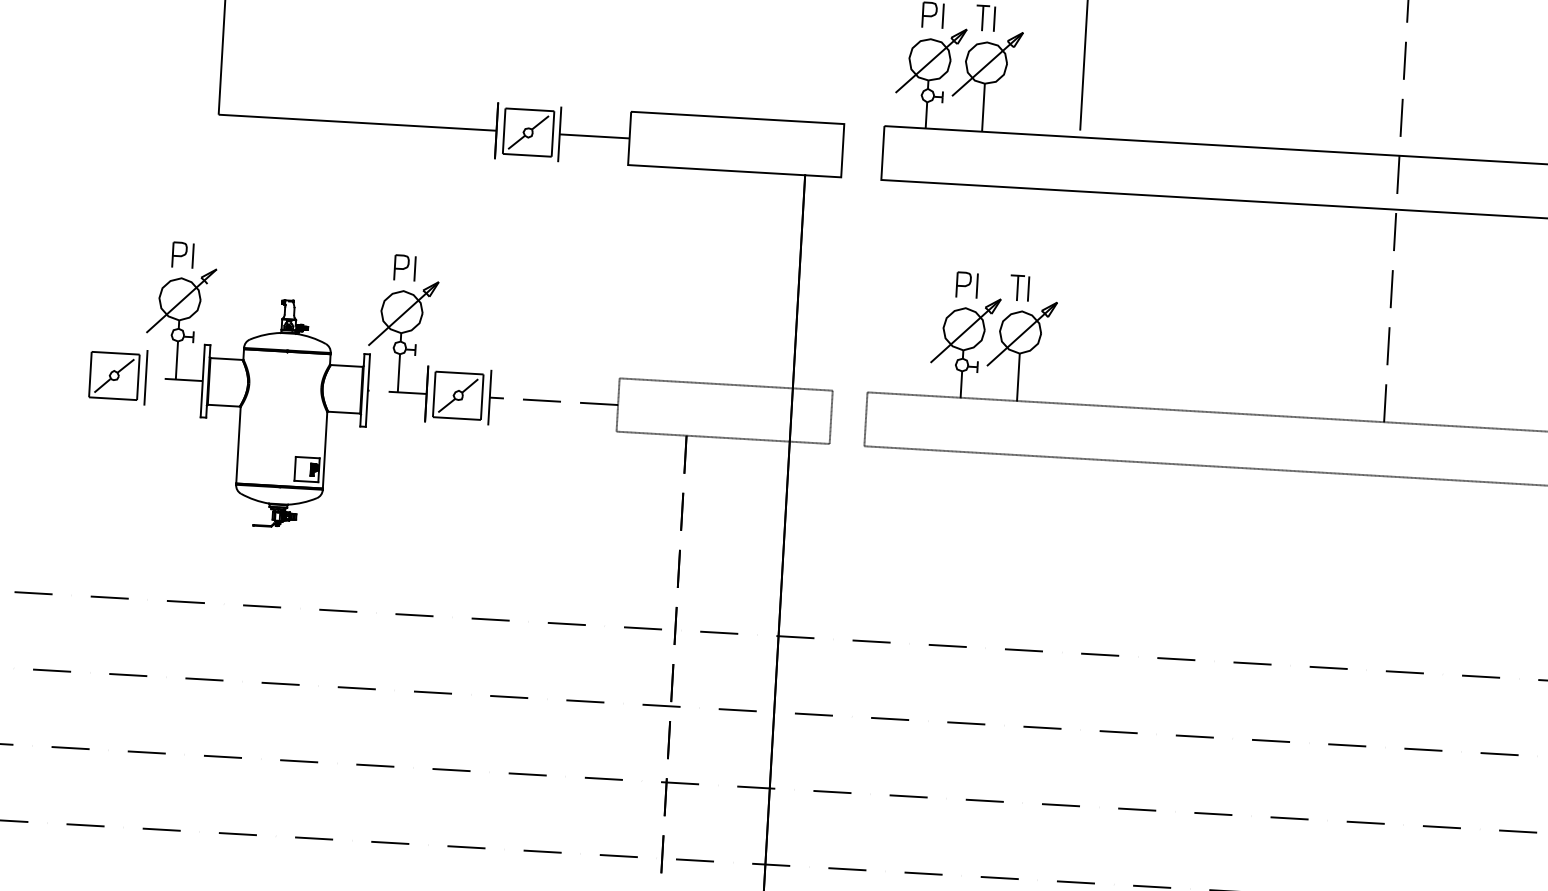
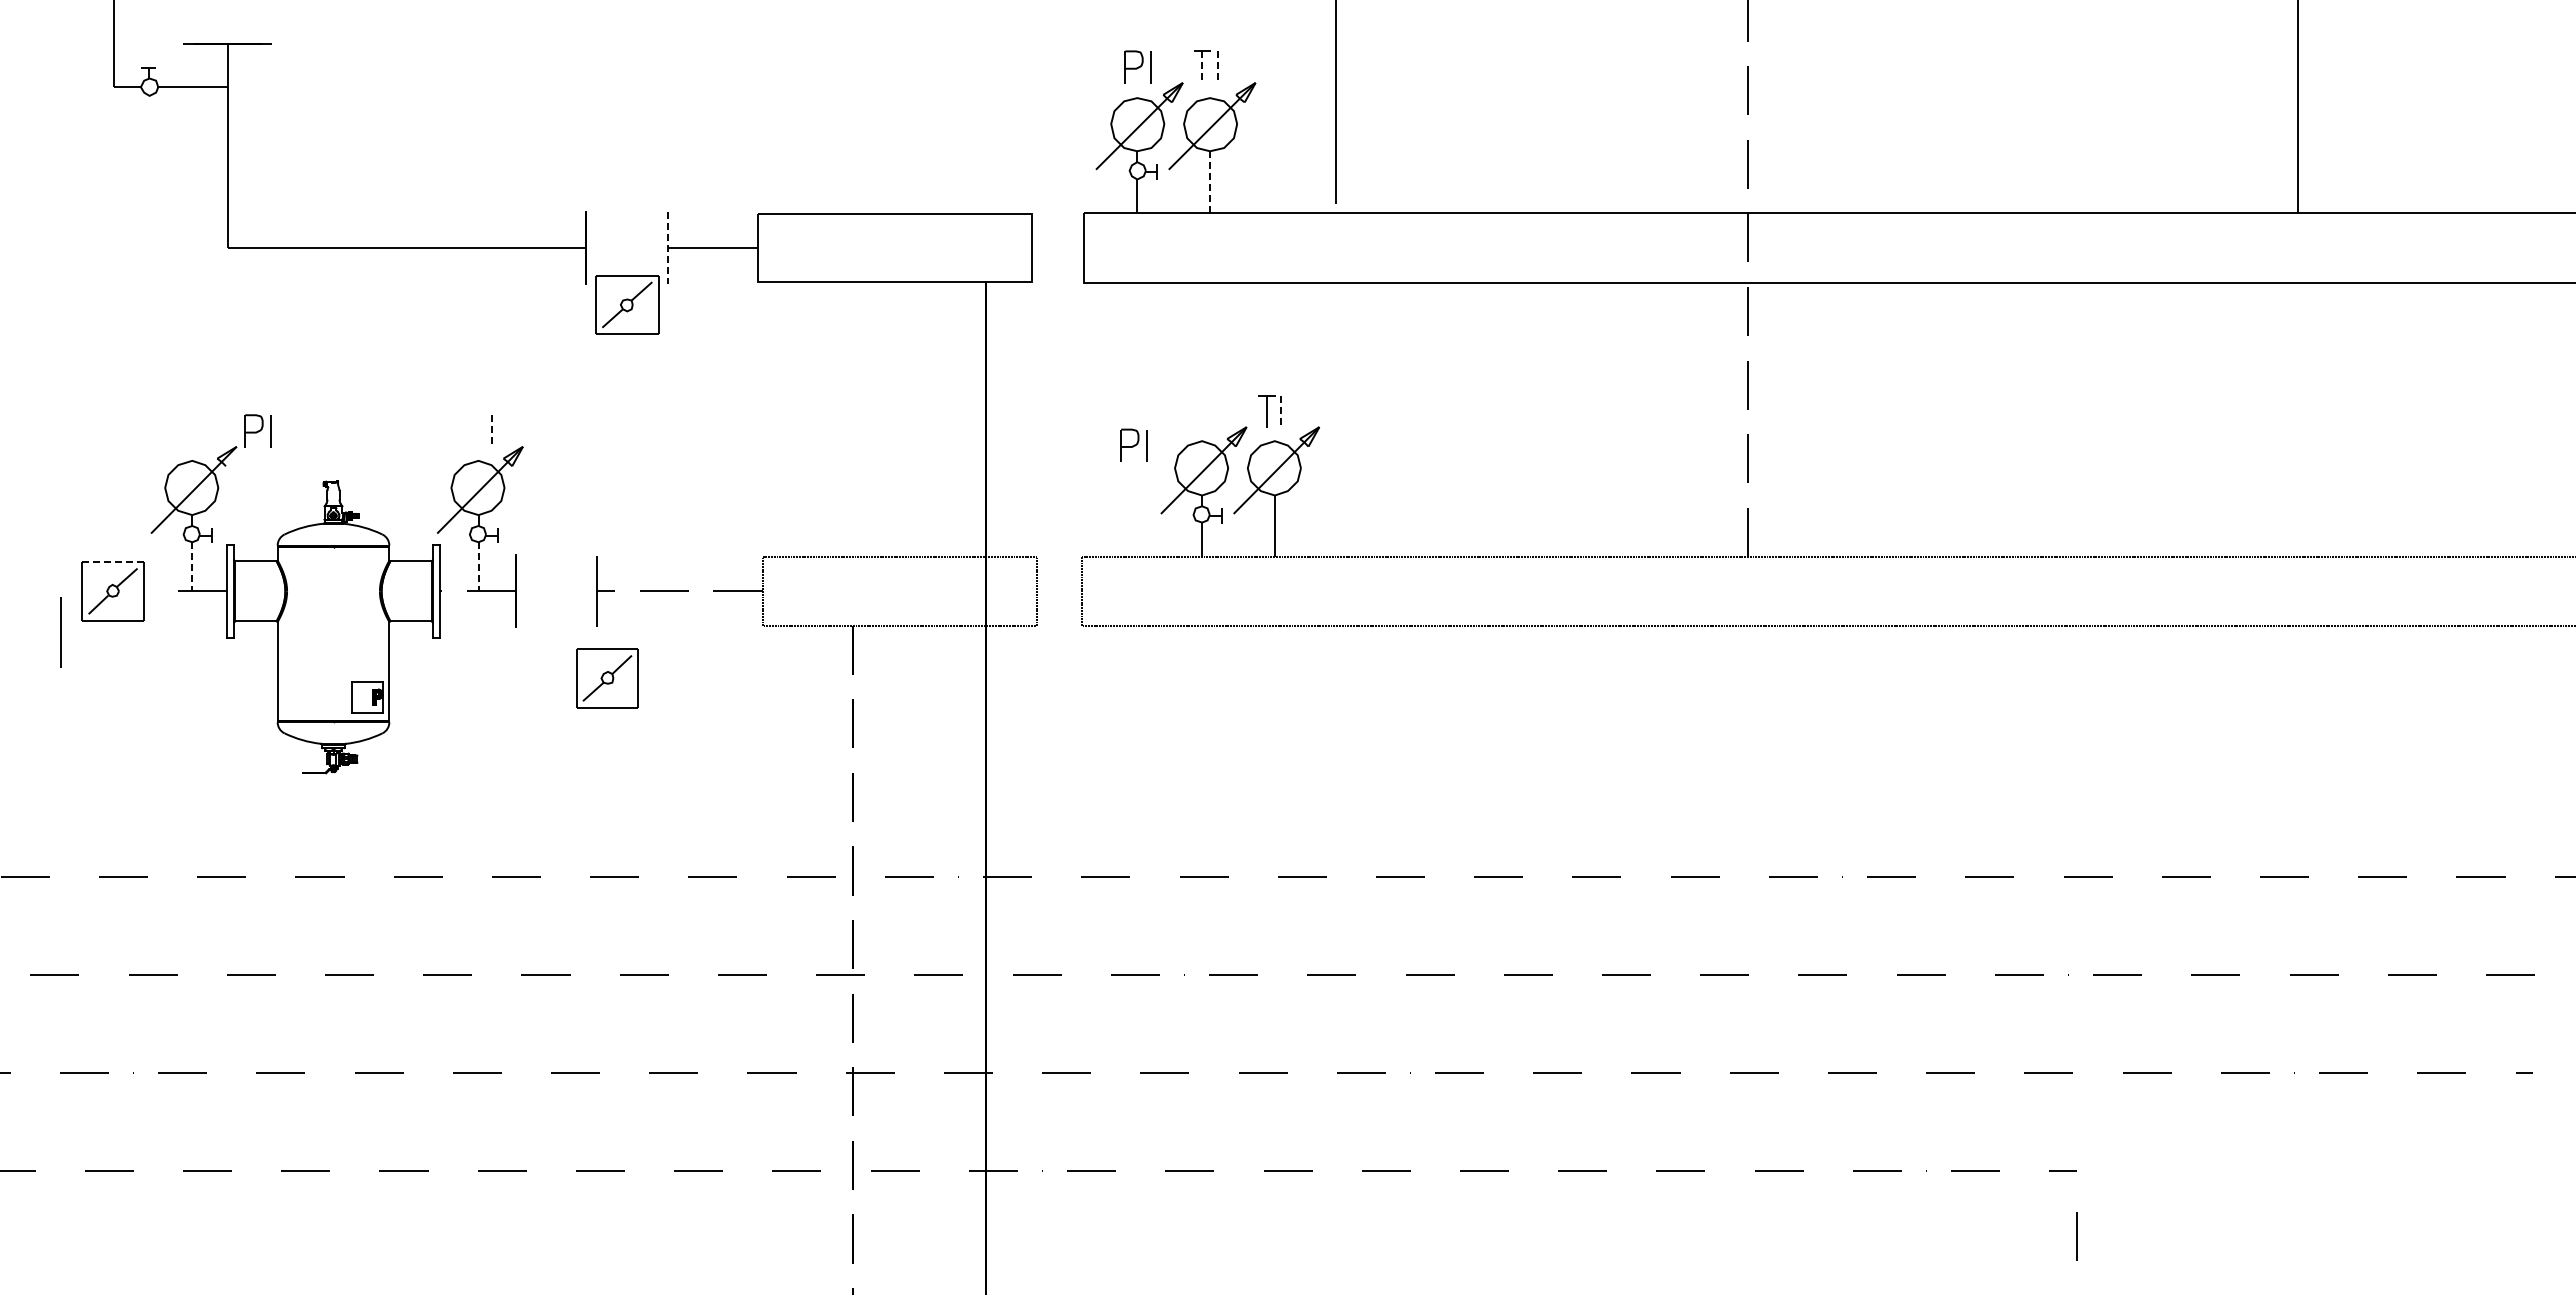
line: (982, 19) -> (1202, 68), solid -> dashed
line: (994, 19) -> (1217, 68), solid -> dashed
line: (983, 107) -> (1210, 182), solid -> dashed
part: (528, 132) -> (627, 304), moved
line: (559, 134) -> (667, 247), solid -> dashed
part: (182, 254) -> (257, 430), moved
part: (401, 267) -> (474, 430), removed
line: (414, 269) -> (491, 432), solid -> dashed
part: (966, 284) -> (1133, 444), moved
line: (1028, 289) -> (1281, 412), solid -> dashed
line: (115, 353) -> (113, 562), solid -> dashed
line: (177, 360) -> (192, 566), solid -> dashed
line: (398, 373) -> (478, 566), solid -> dashed
line: (145, 377) -> (60, 632), moved
part: (458, 395) -> (607, 678), moved

